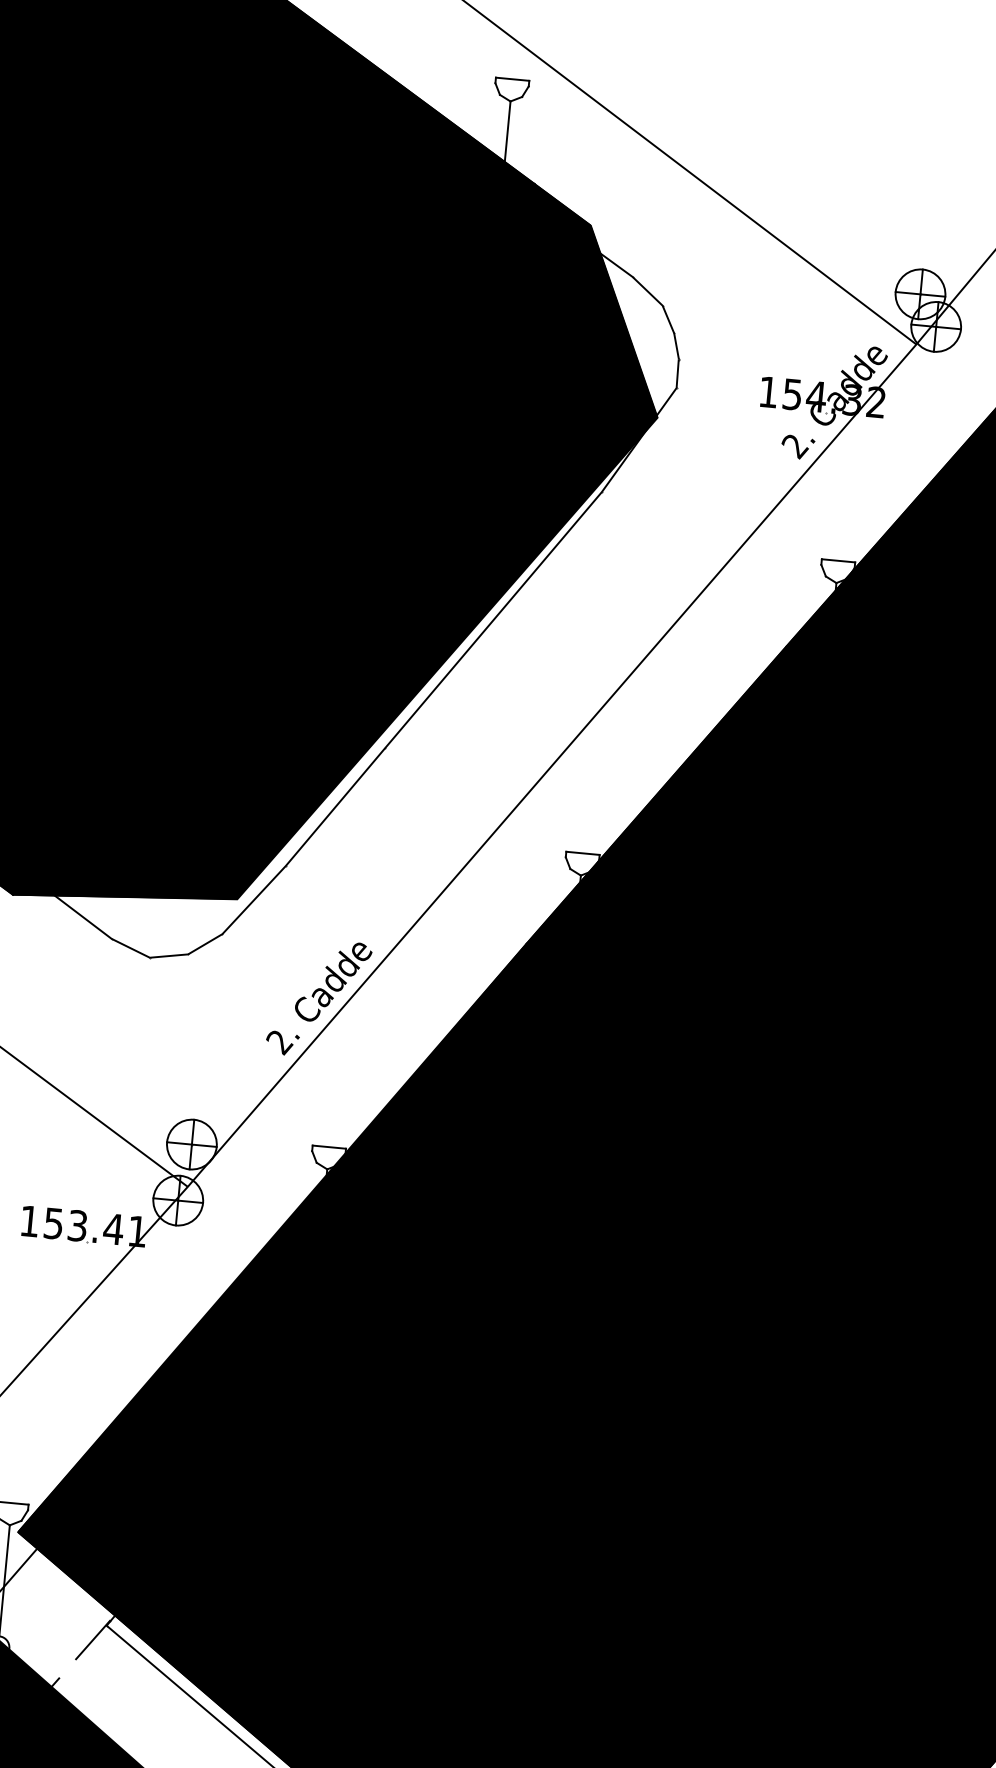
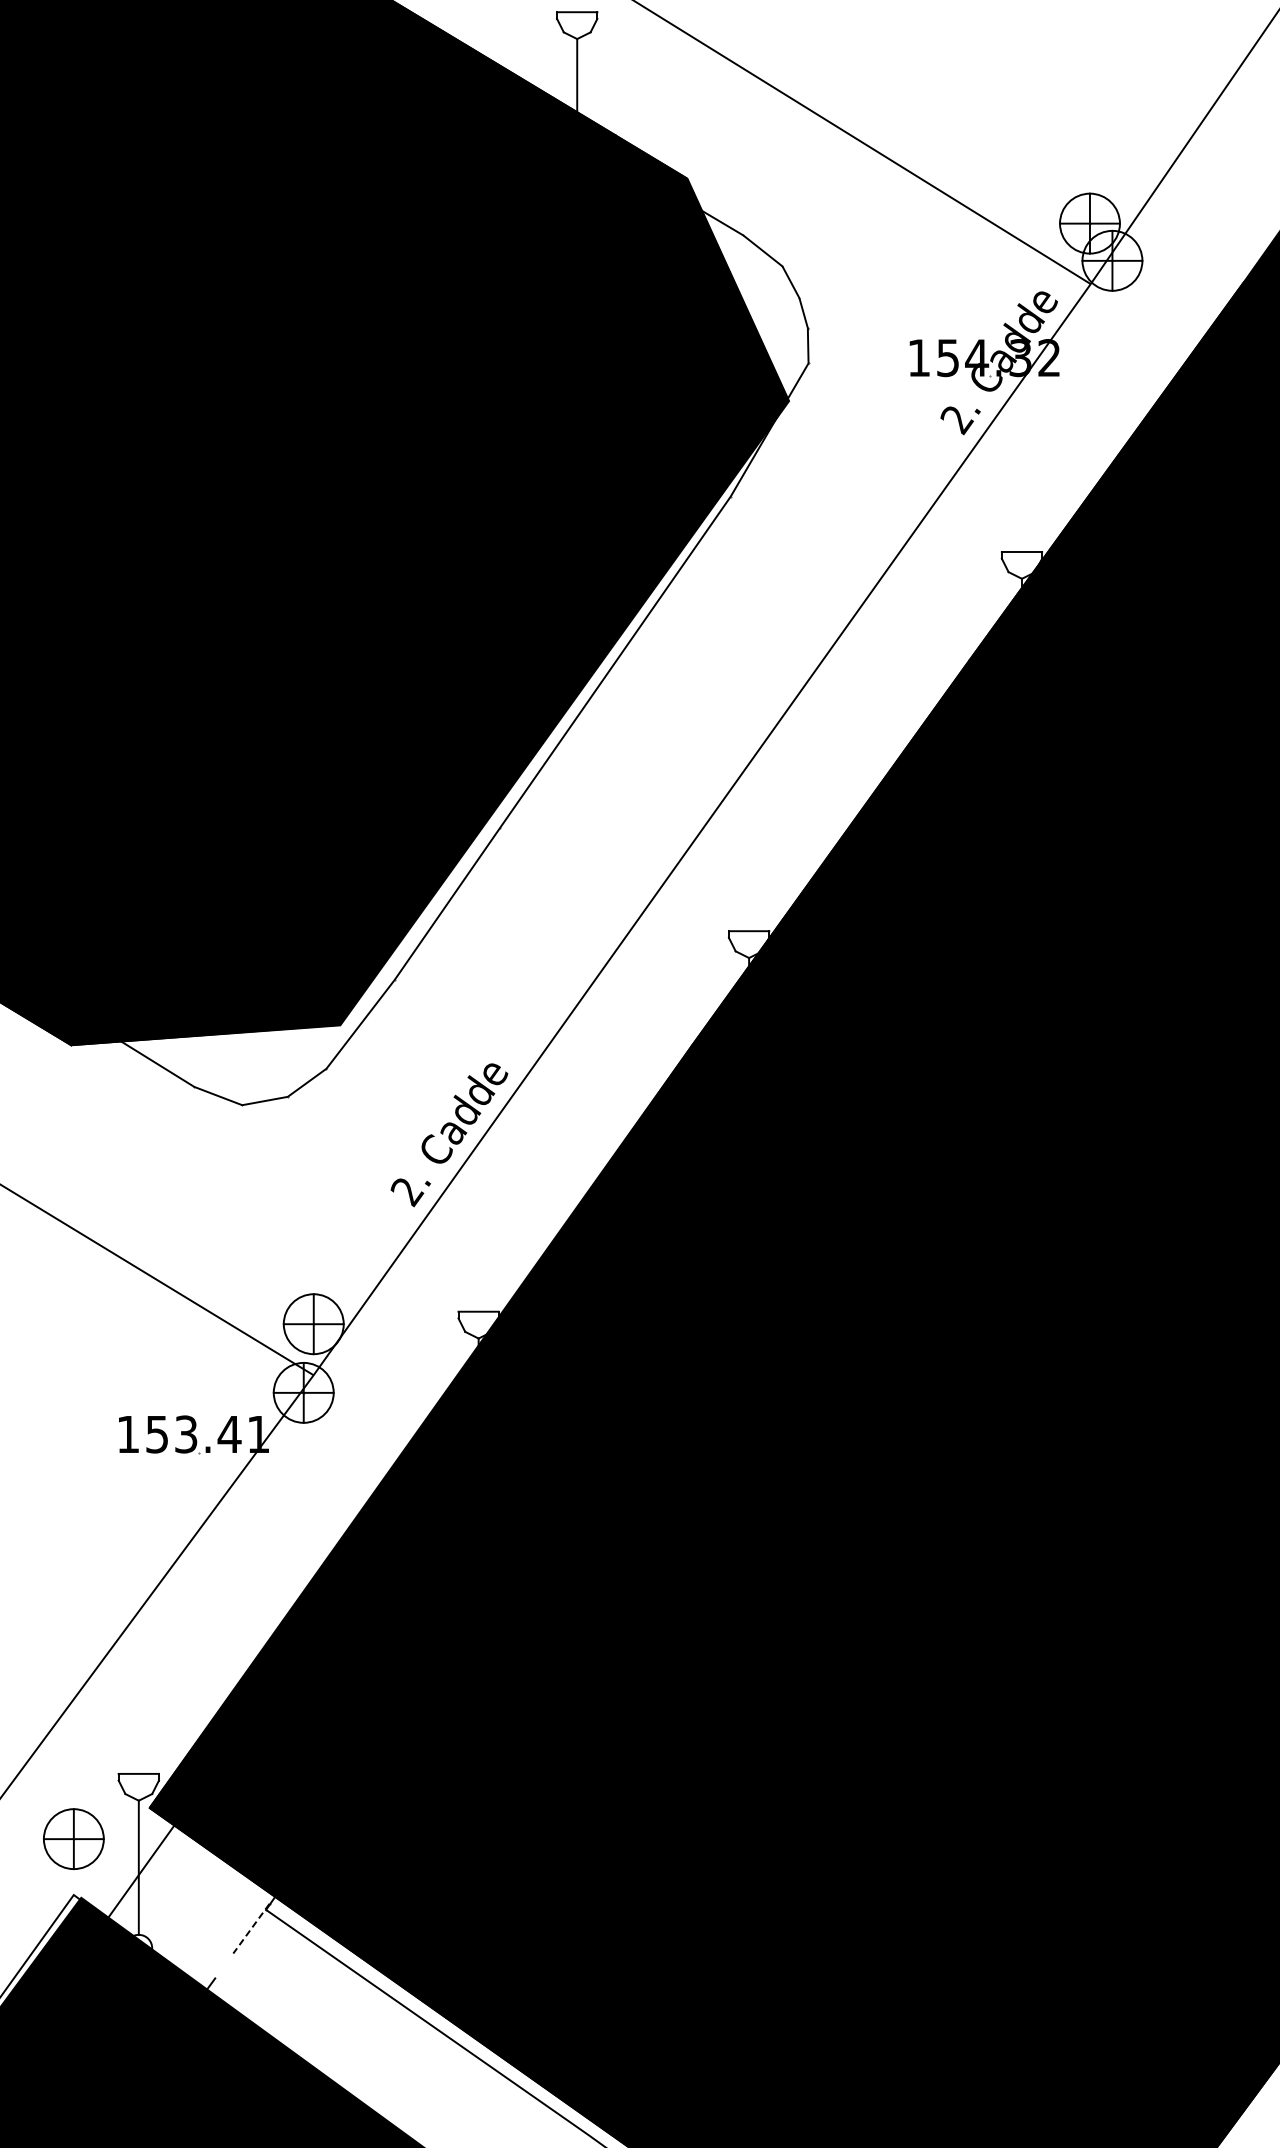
line: (93, 1639) -> (251, 1928), solid -> dashed

